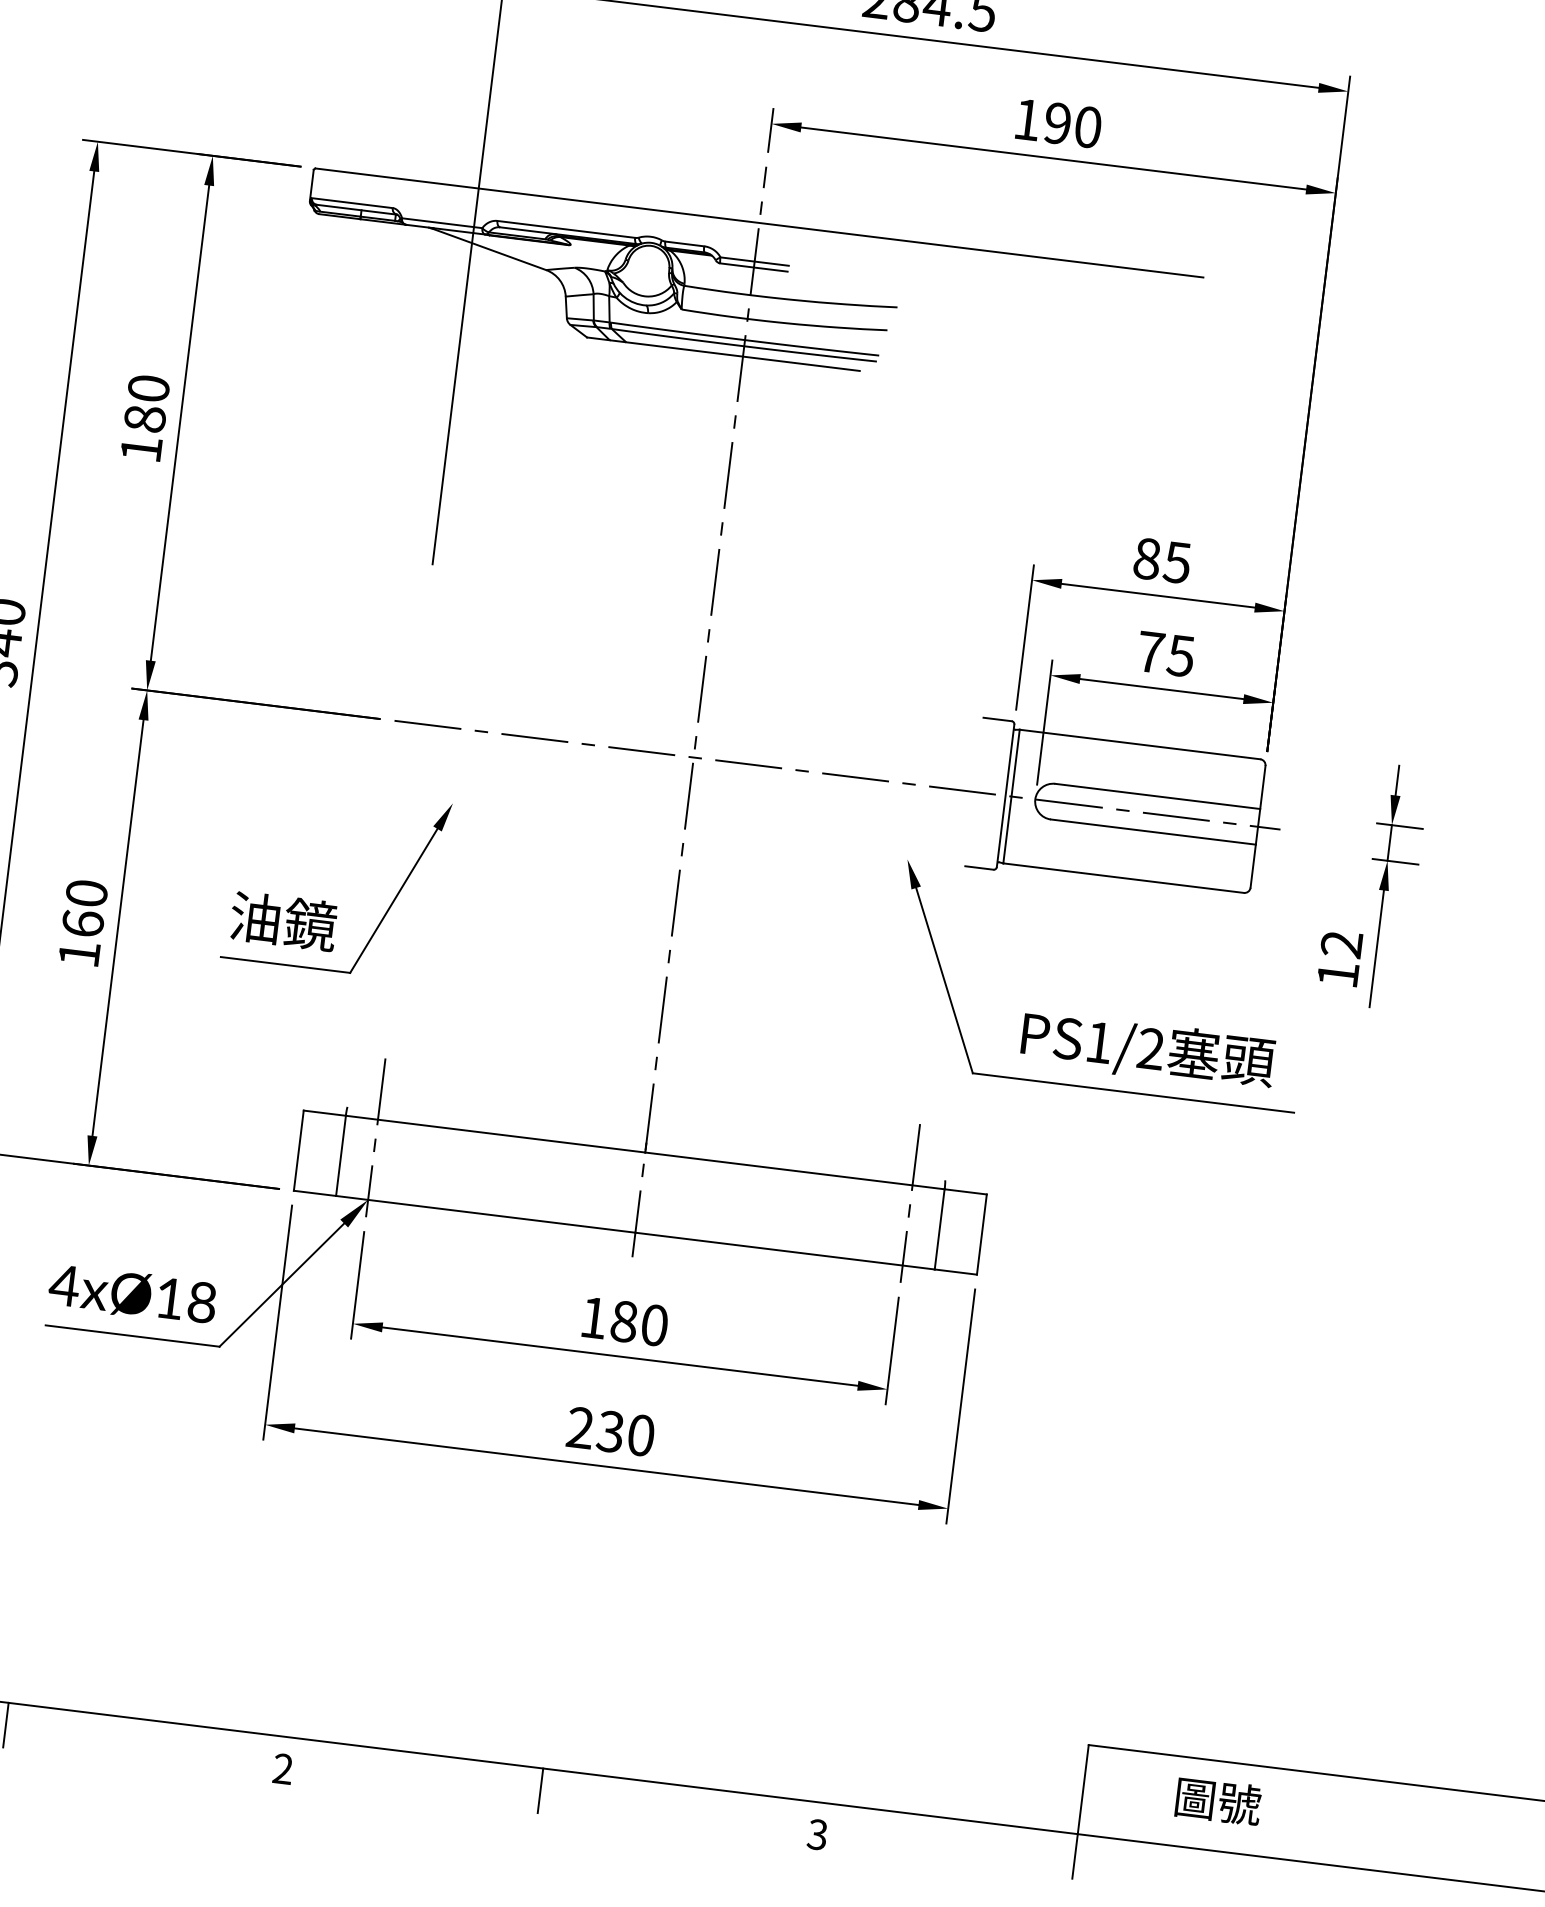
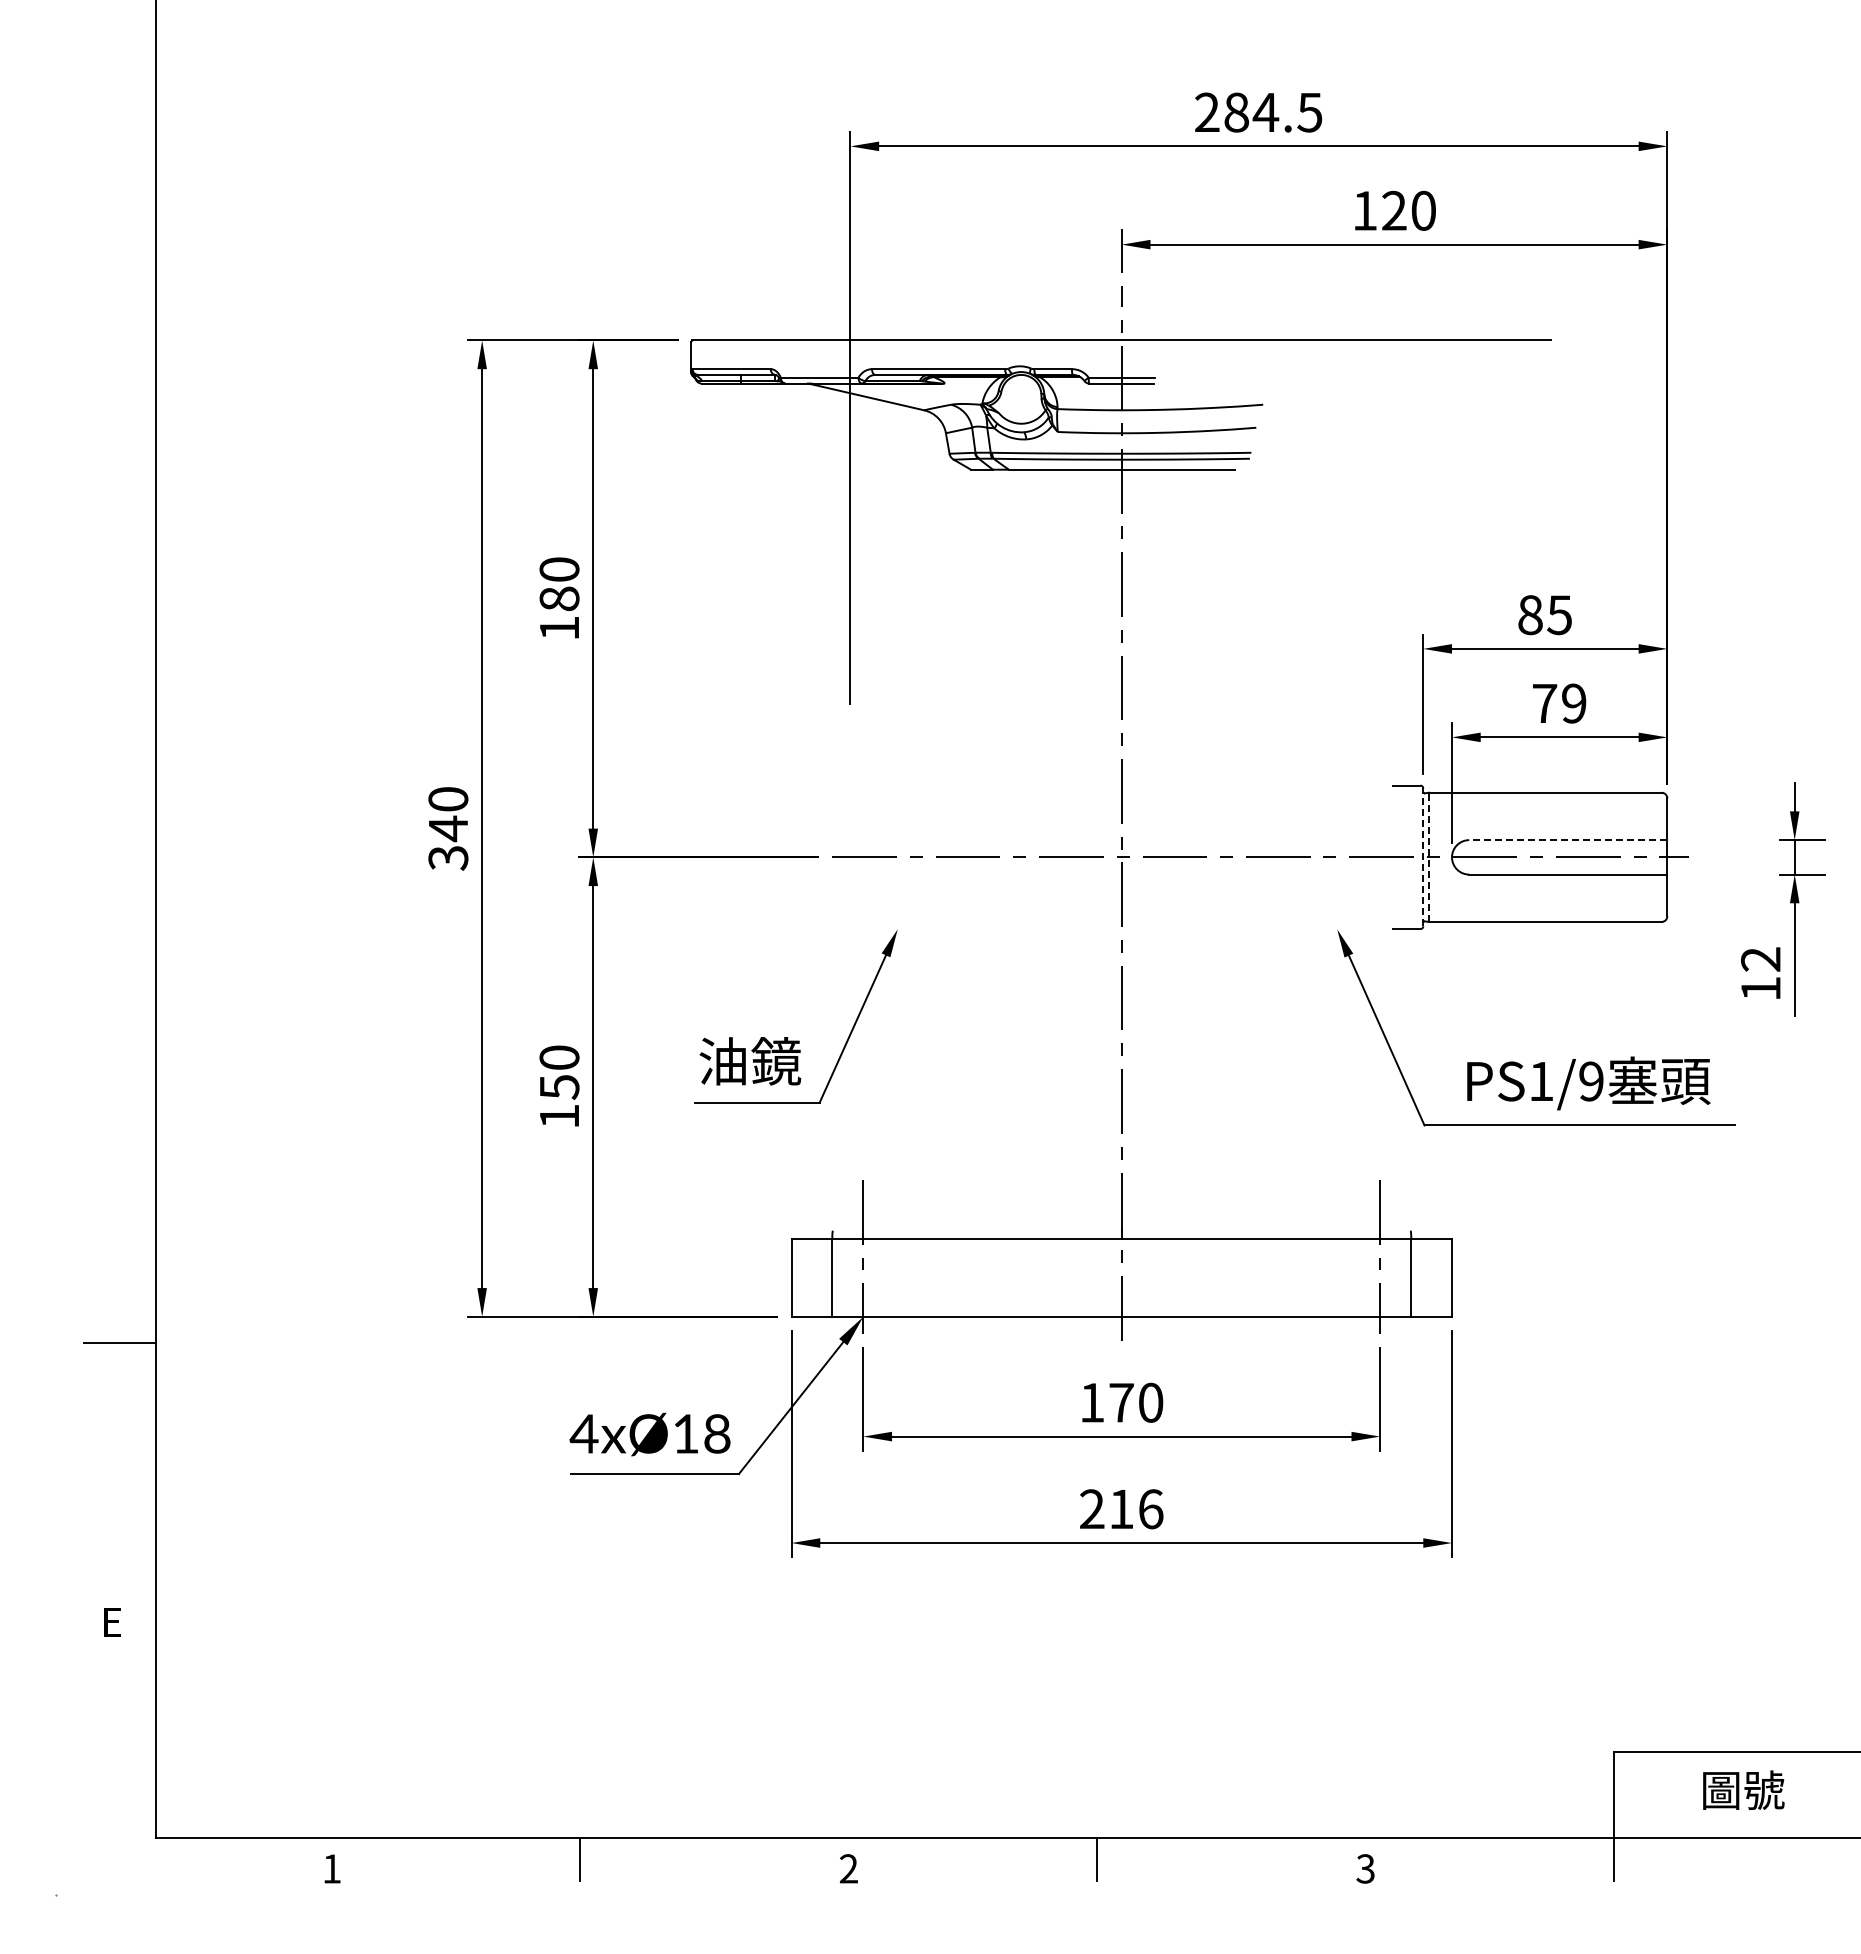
text: (1057, 123) -> (1394, 210), 190 -> 120
text: (1180, 655) -> (1573, 703), 75 -> 79
line: (1005, 796) -> (1423, 857), solid -> dashed
line: (1012, 796) -> (1429, 857), solid -> dashed
line: (1156, 796) -> (1567, 840), solid -> dashed
text: (83, 924) -> (559, 1087), 160 -> 150
text: (1151, 1049) -> (1591, 1081), PS1/2 -> PS1/9
text: (624, 1321) -> (1121, 1402), 180 -> 170
text: (626, 1433) -> (1136, 1509), 230 -> 216

